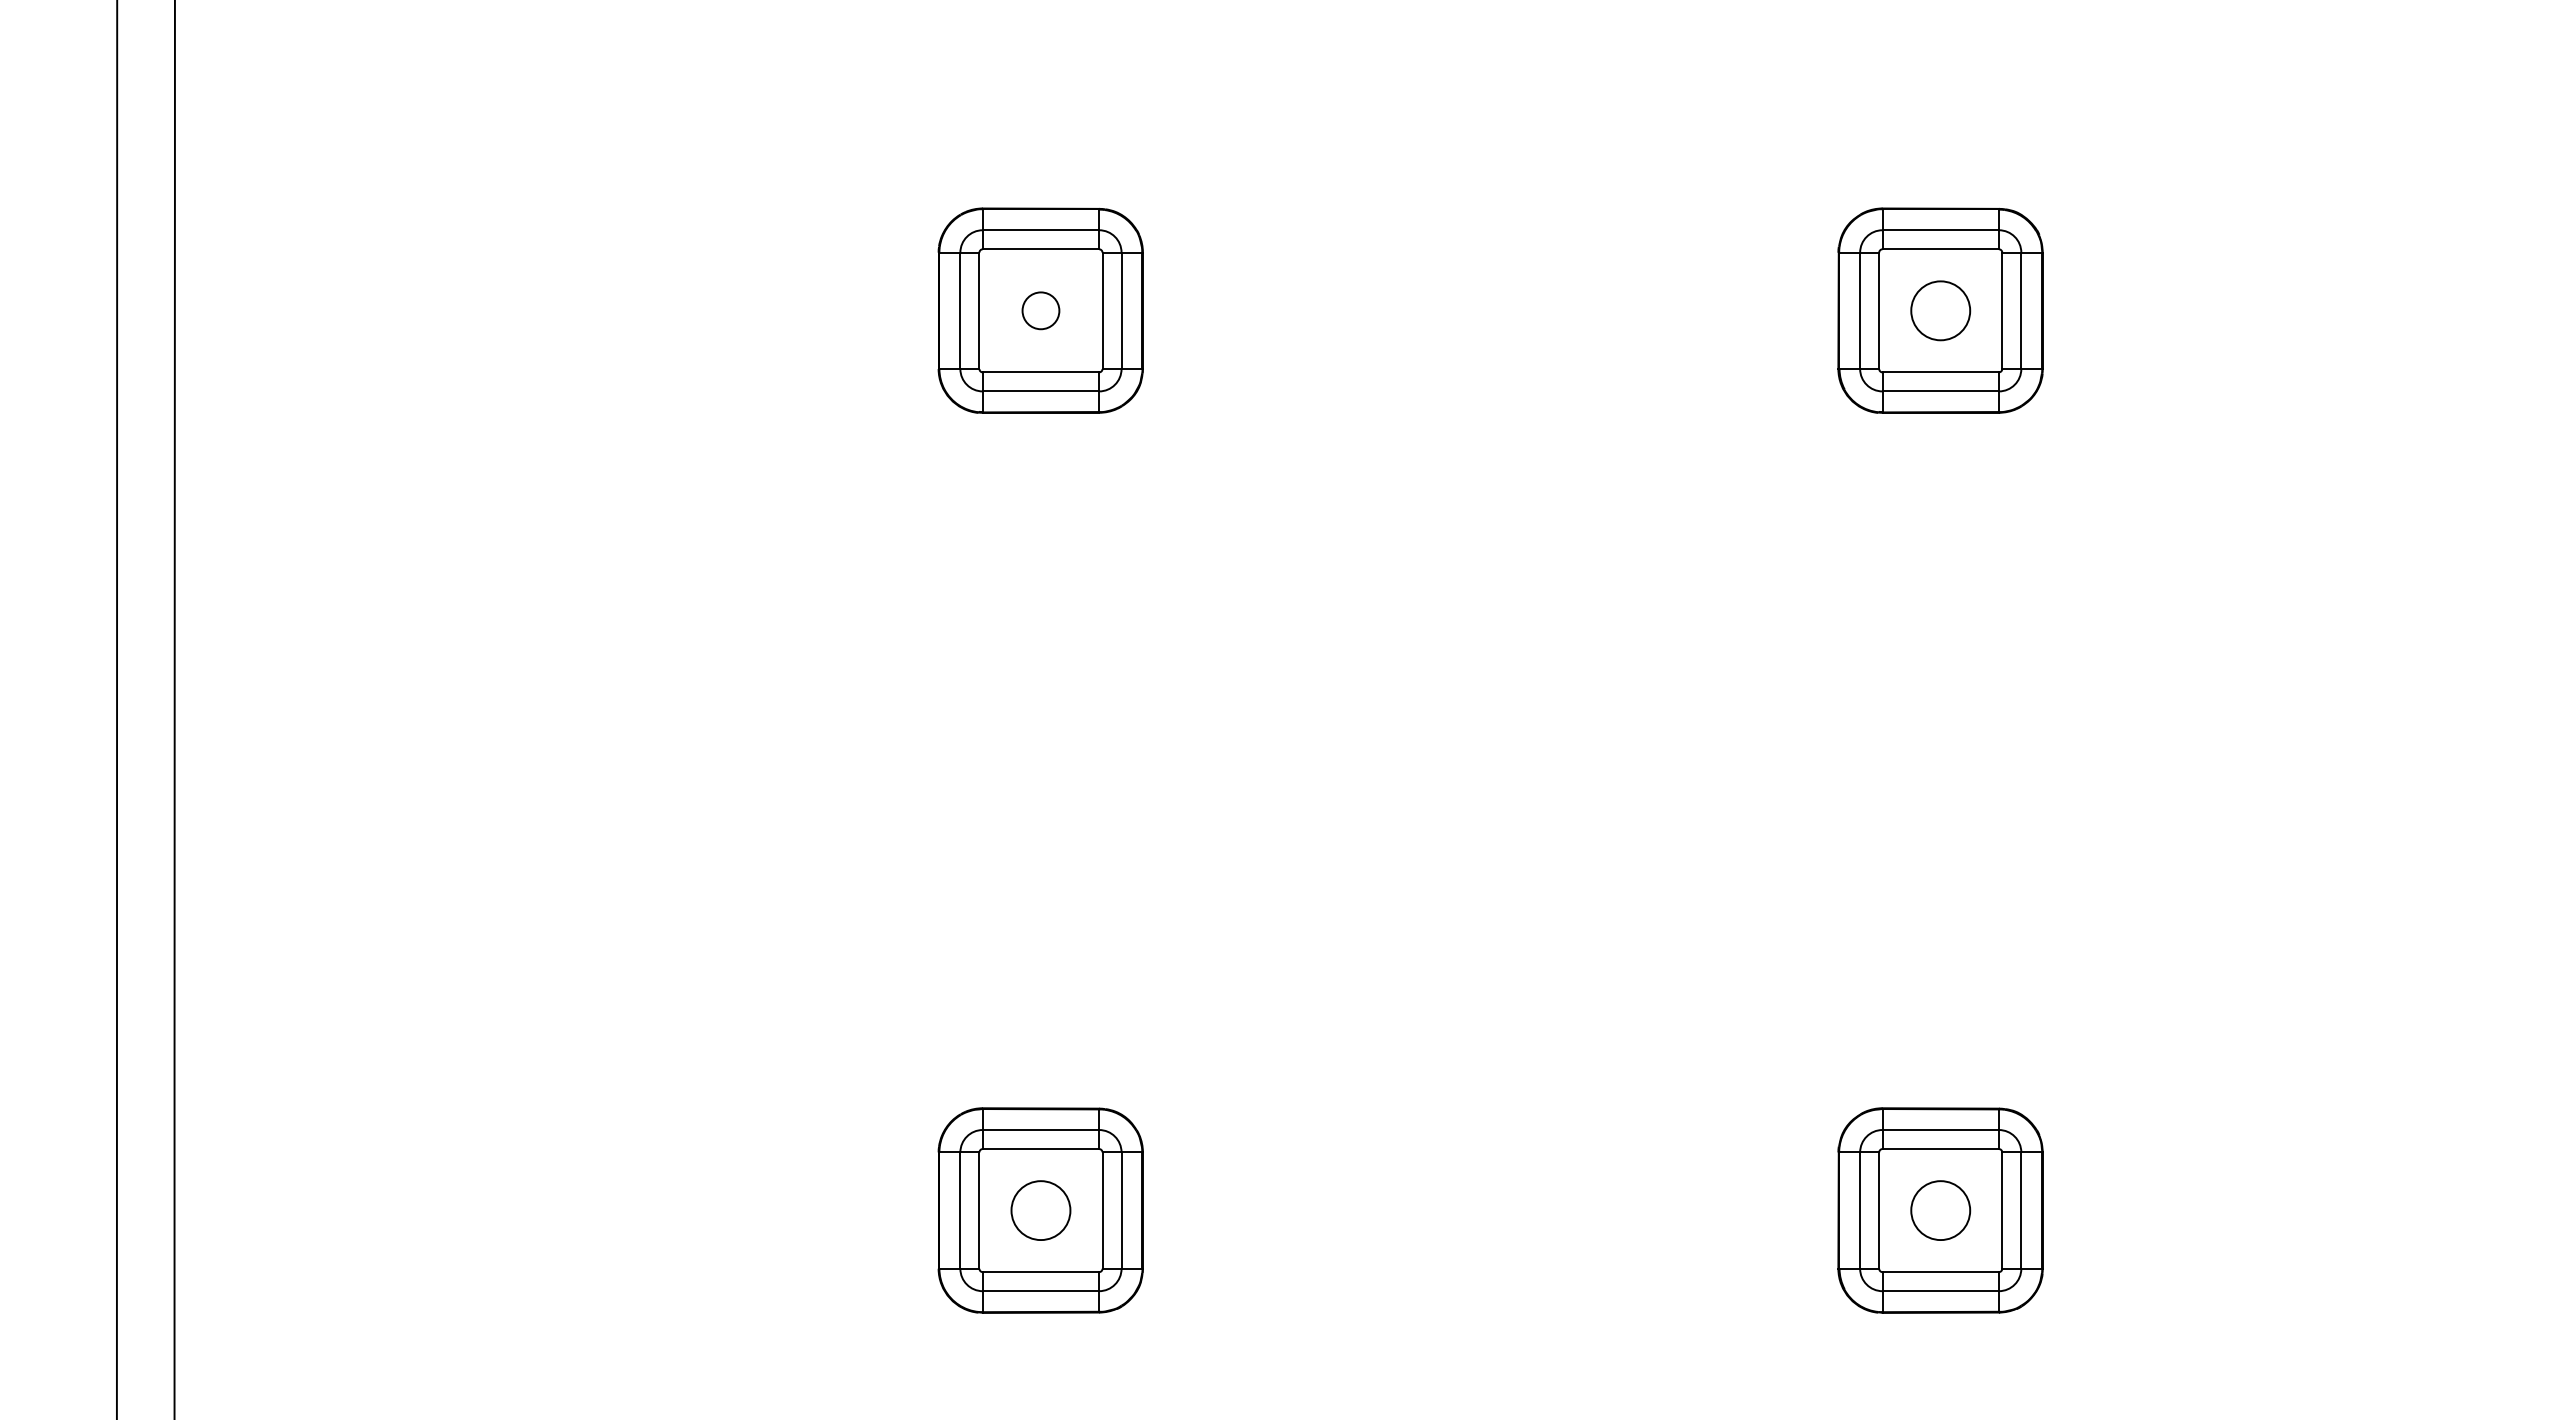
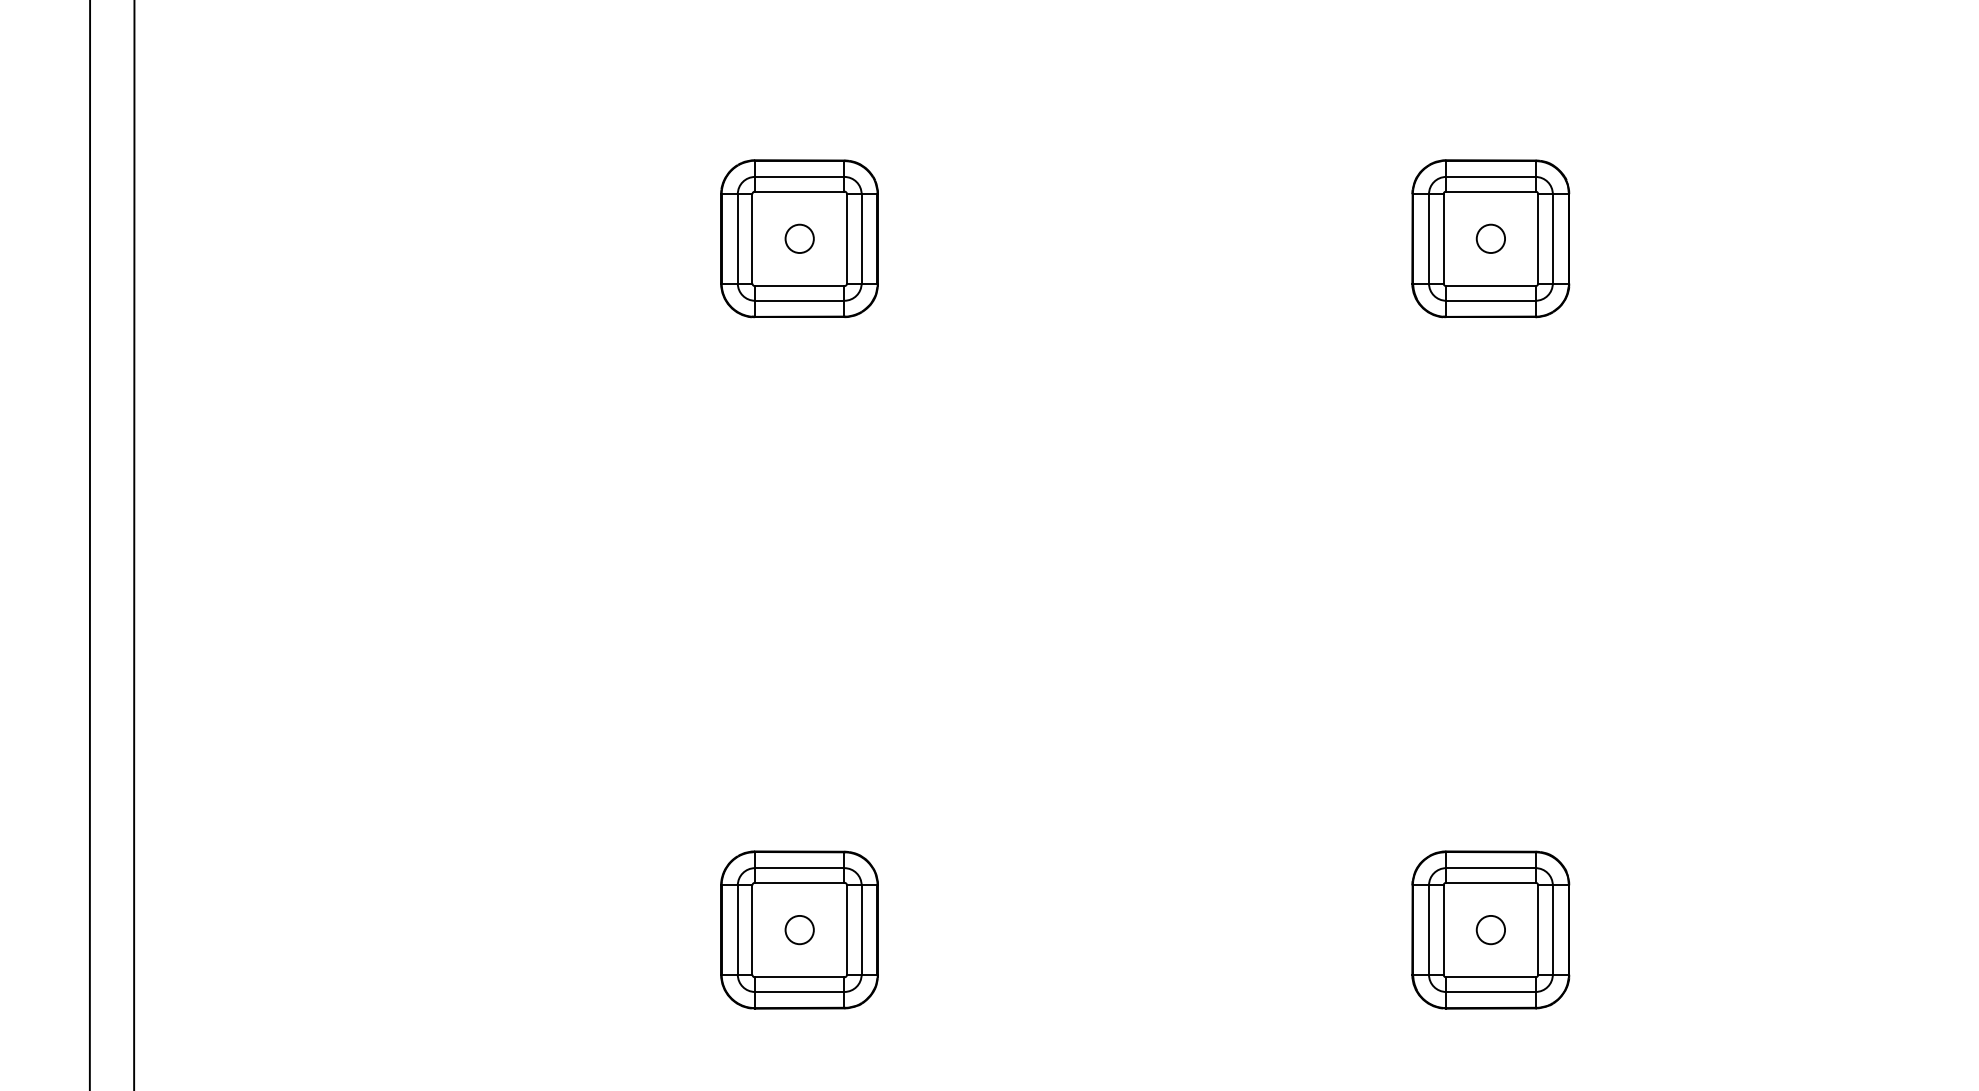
circle: (1940, 310) -> (1490, 238), size x0.62
circle: (1040, 1210) -> (799, 929), size x0.62
circle: (1940, 1210) -> (1490, 929), size x0.62

